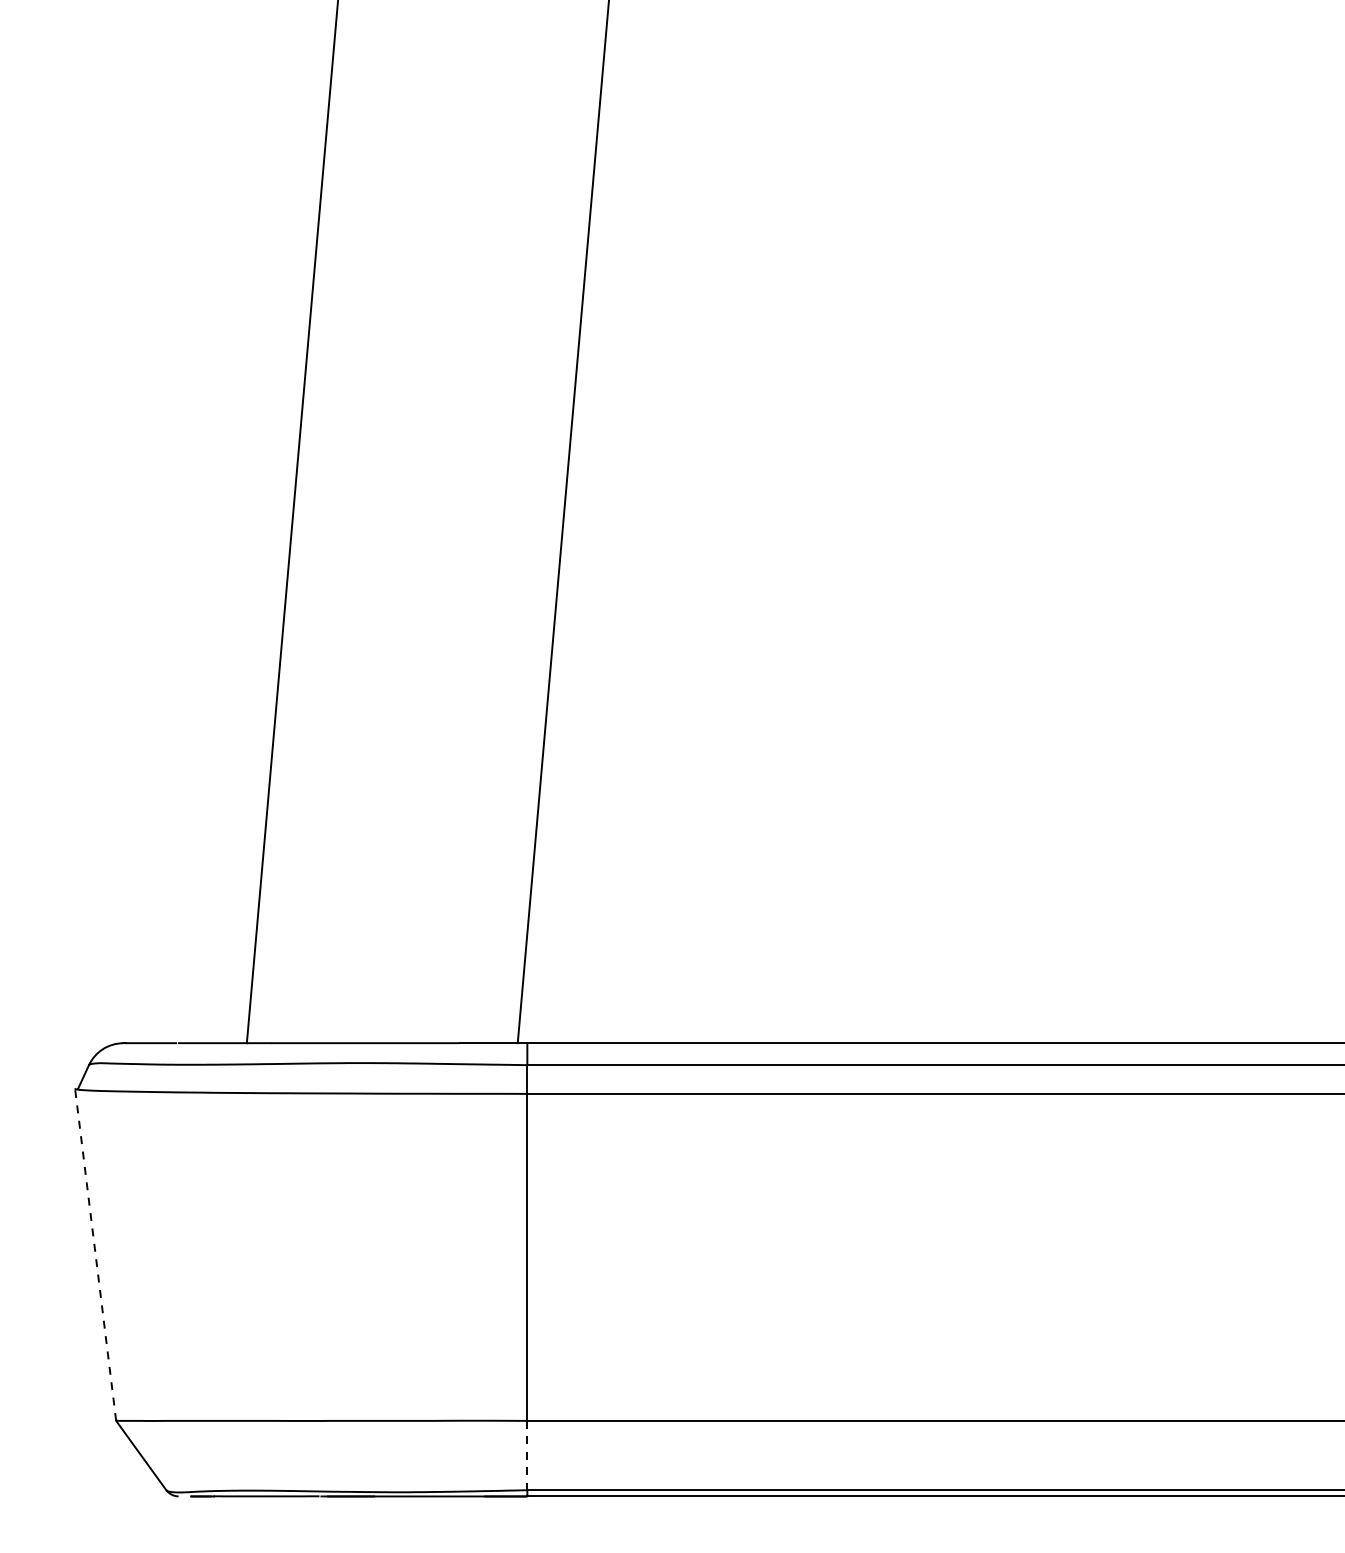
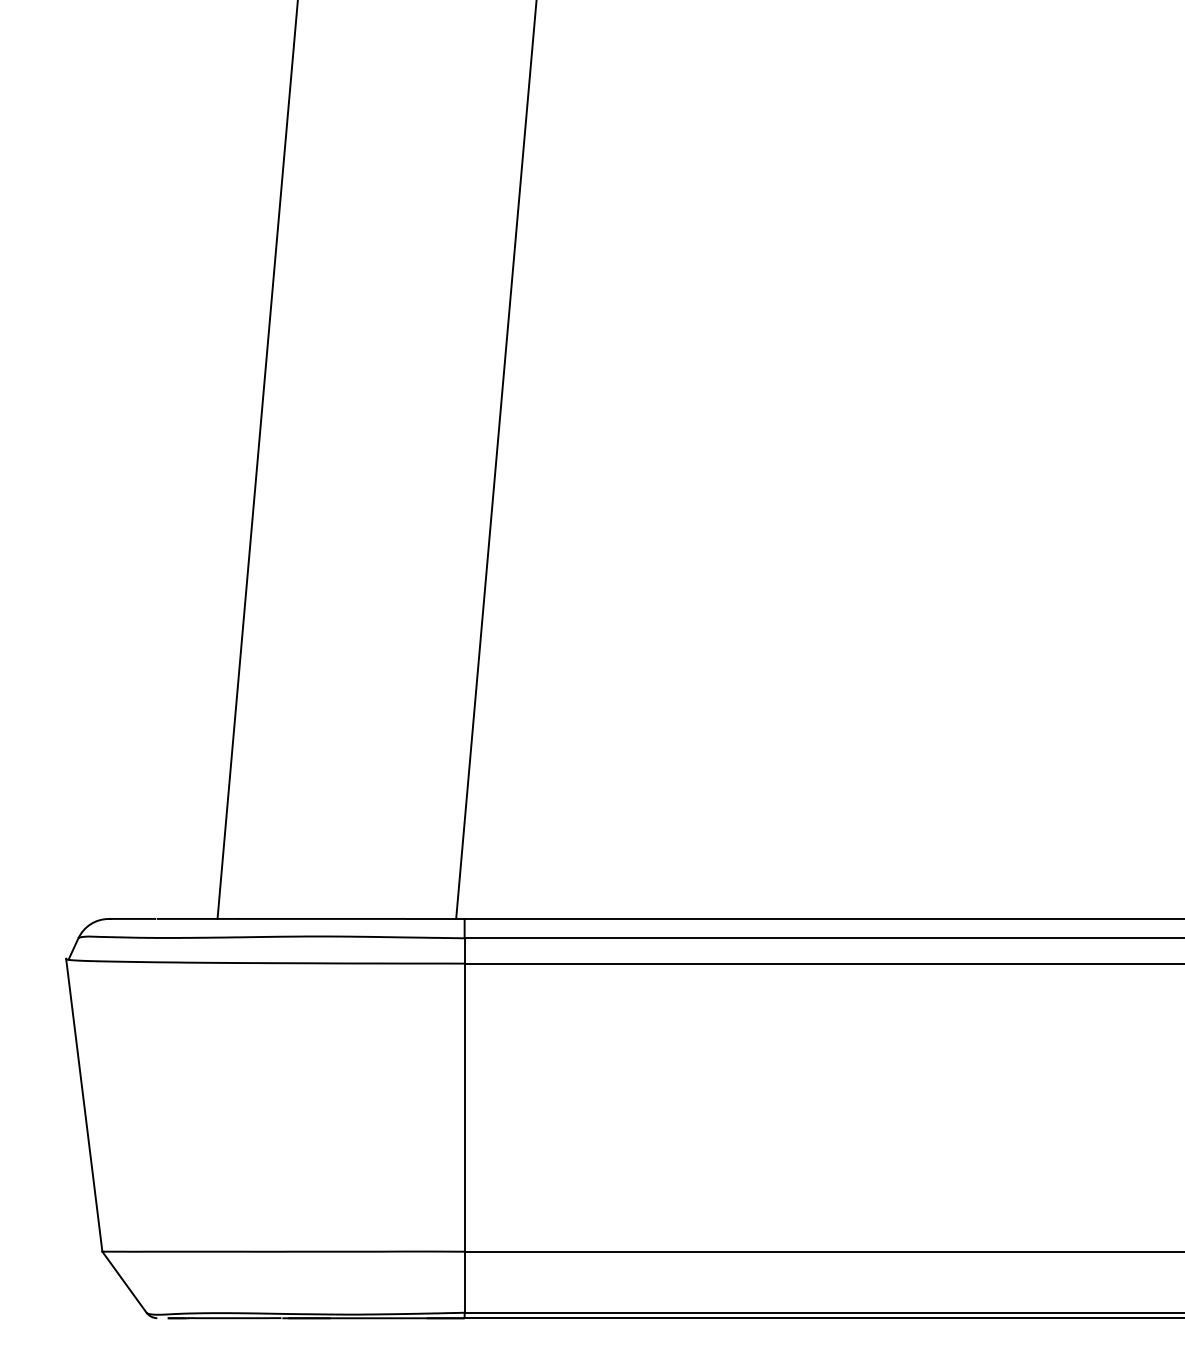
line: (95, 1254) -> (84, 1105), dashed -> solid
line: (527, 1455) -> (464, 1282), dashed -> solid

